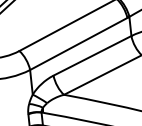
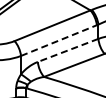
line: (78, 43) -> (58, 40), solid -> dashed
line: (91, 56) -> (67, 50), solid -> dashed

